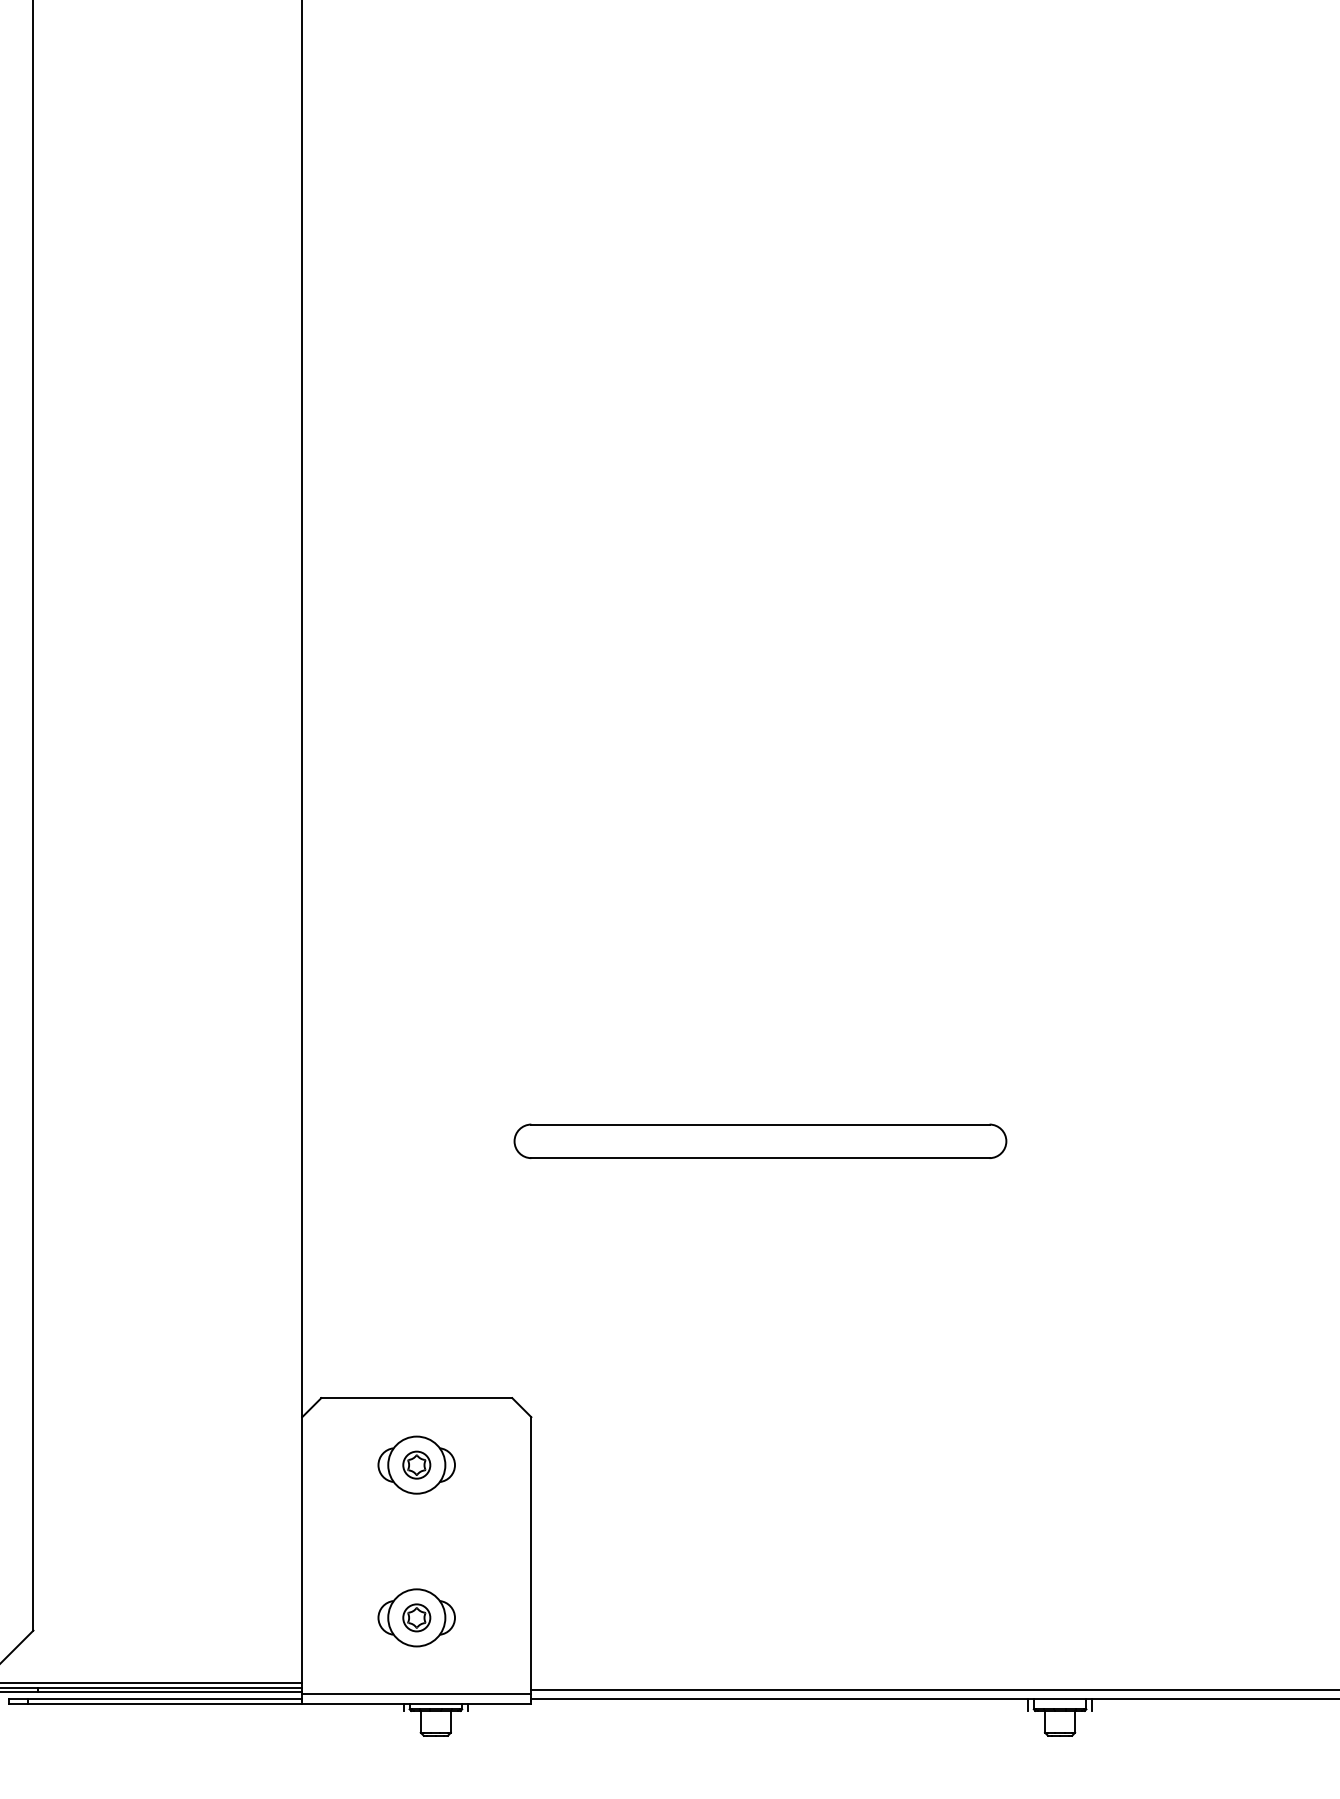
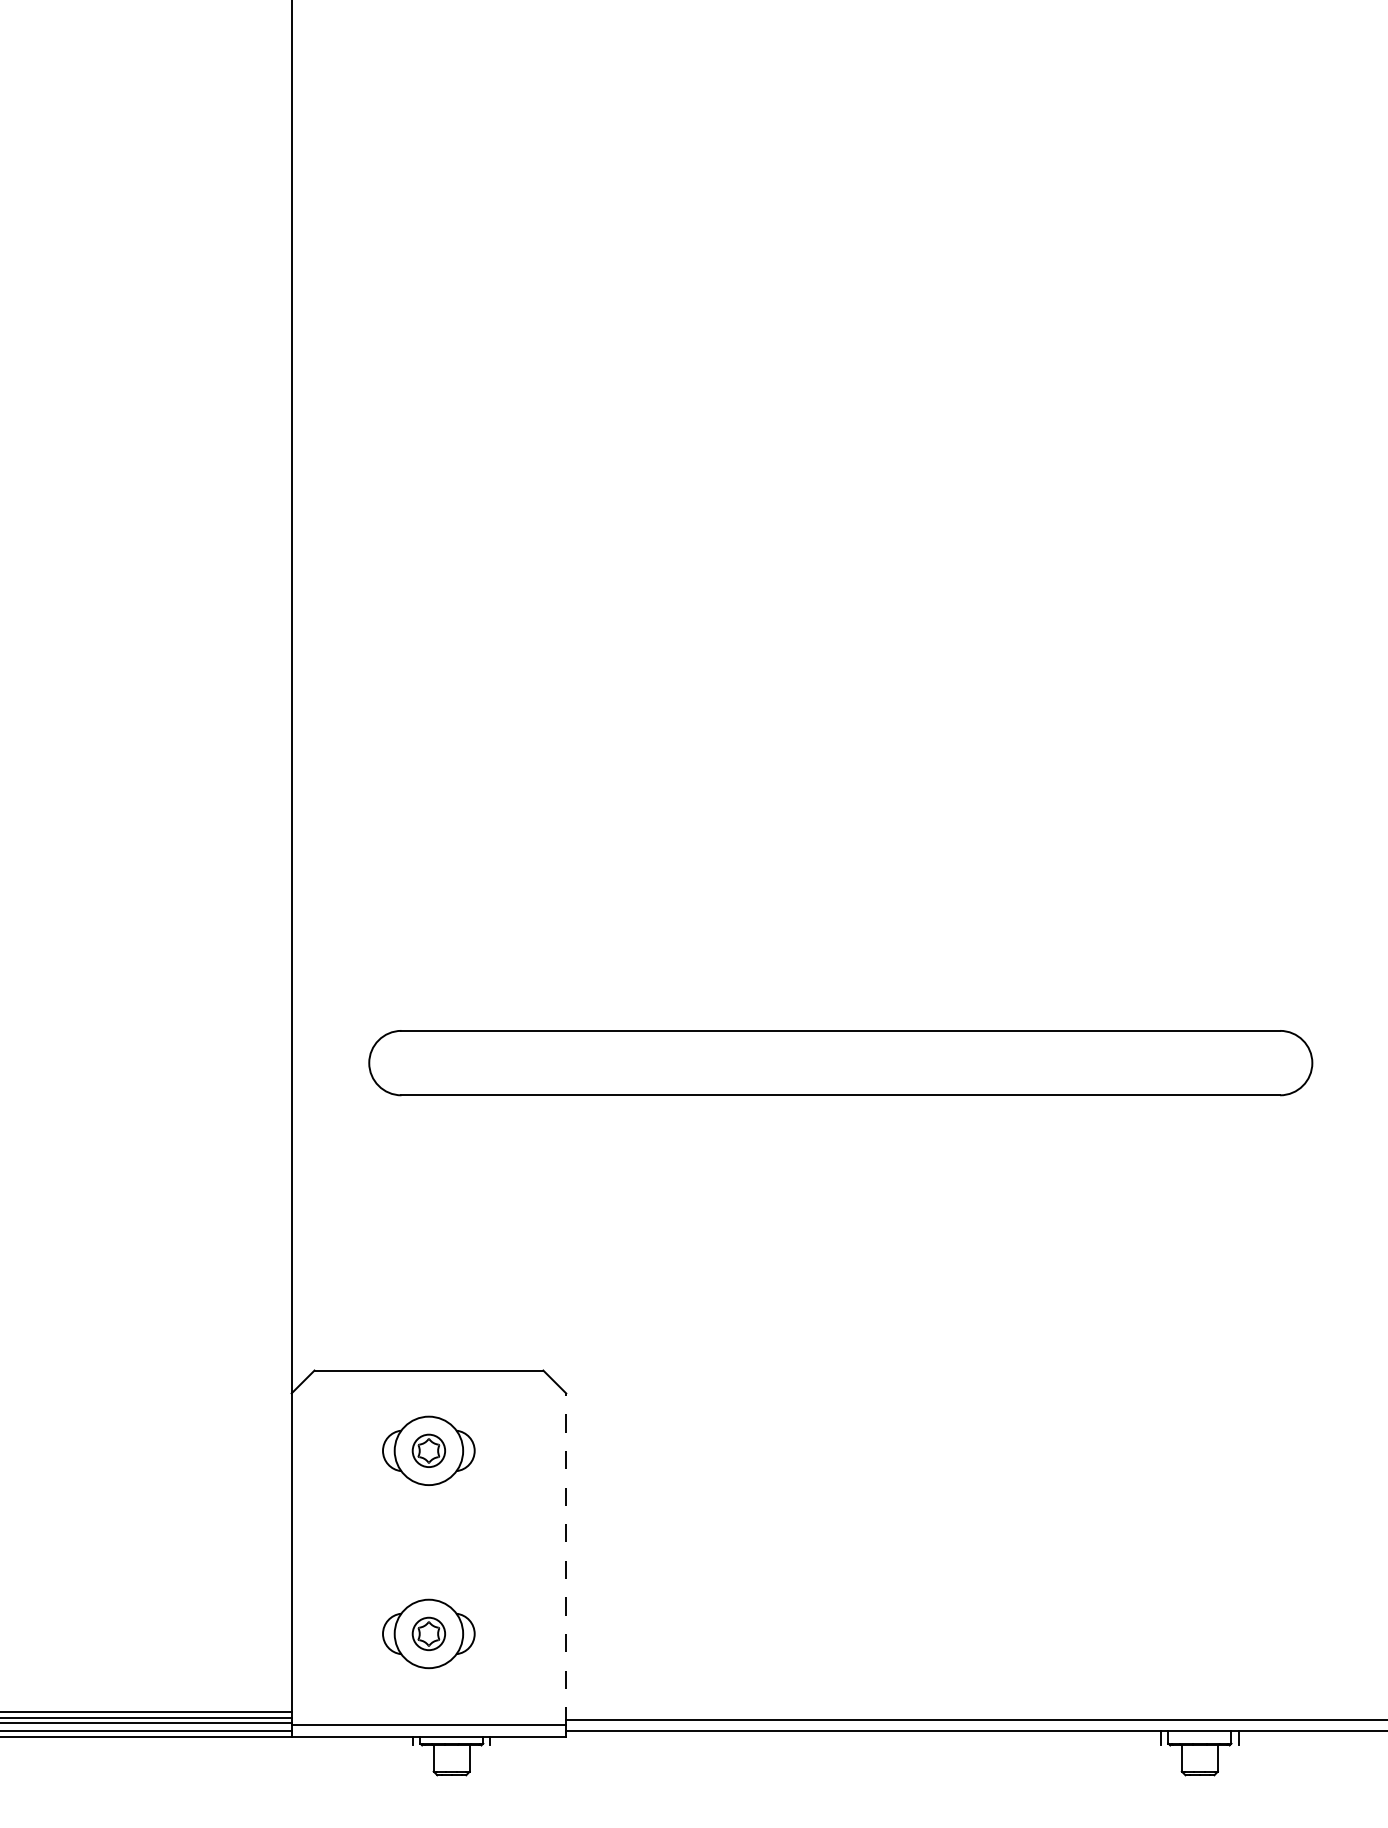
part: (760, 1140) -> (840, 1061), size x1.6
line: (531, 1555) -> (566, 1559), solid -> dashed

